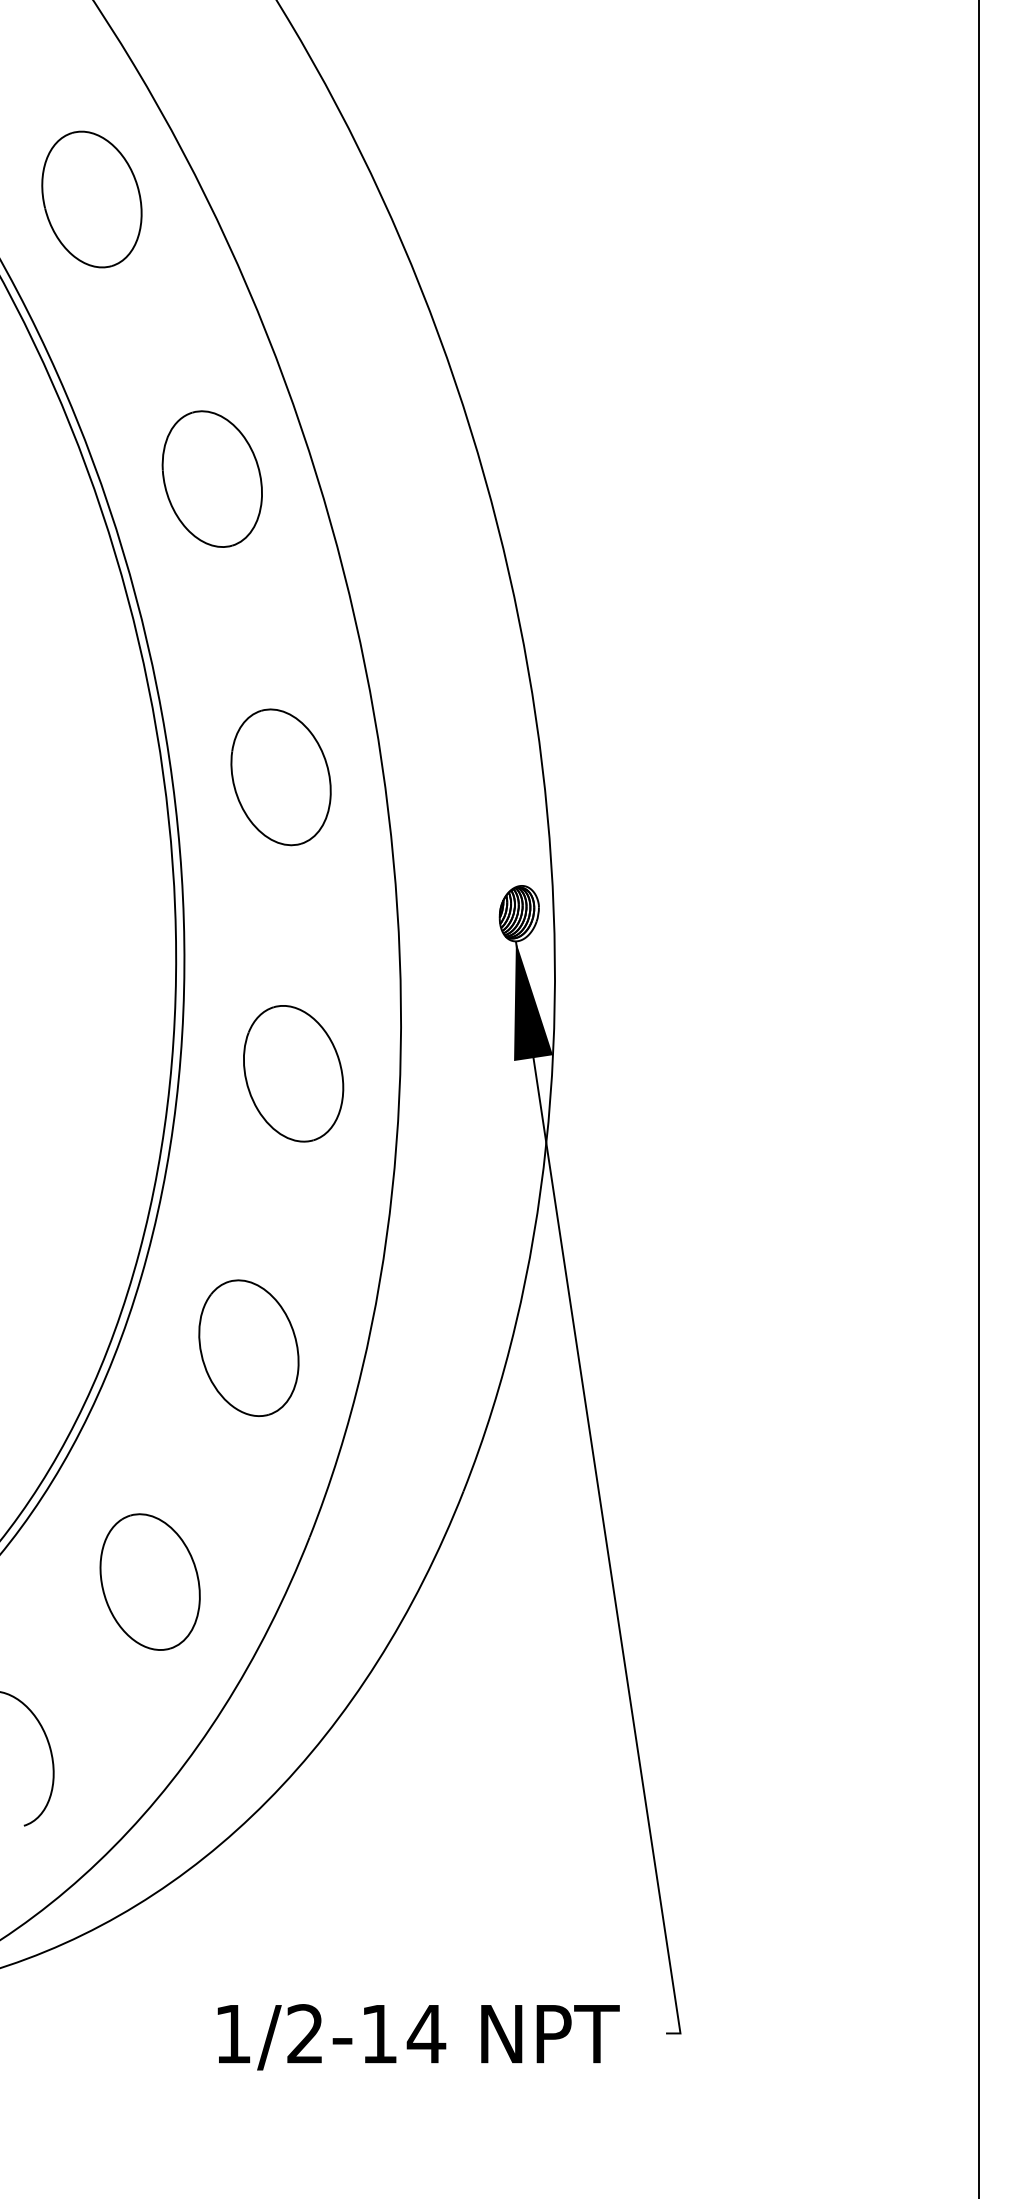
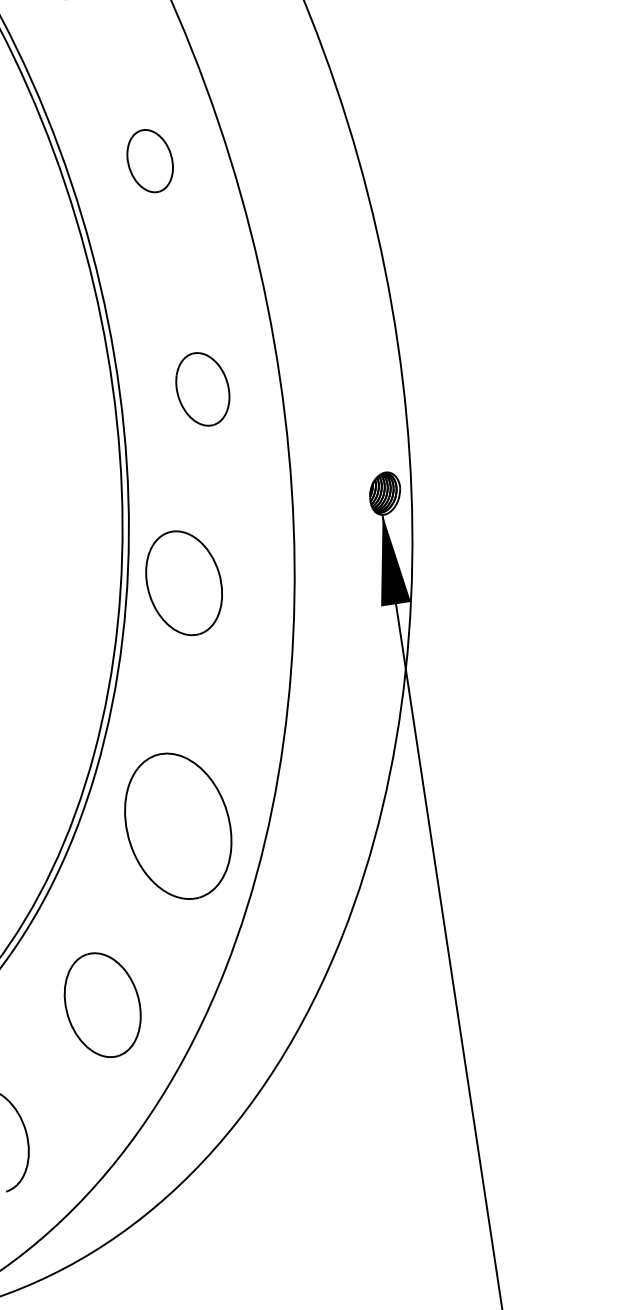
part: (211, 478) -> (149, 160), size x0.6
part: (280, 777) -> (202, 389), size x0.7
part: (293, 1073) -> (184, 583), moved
part: (248, 1347) -> (177, 825), size x1.4

